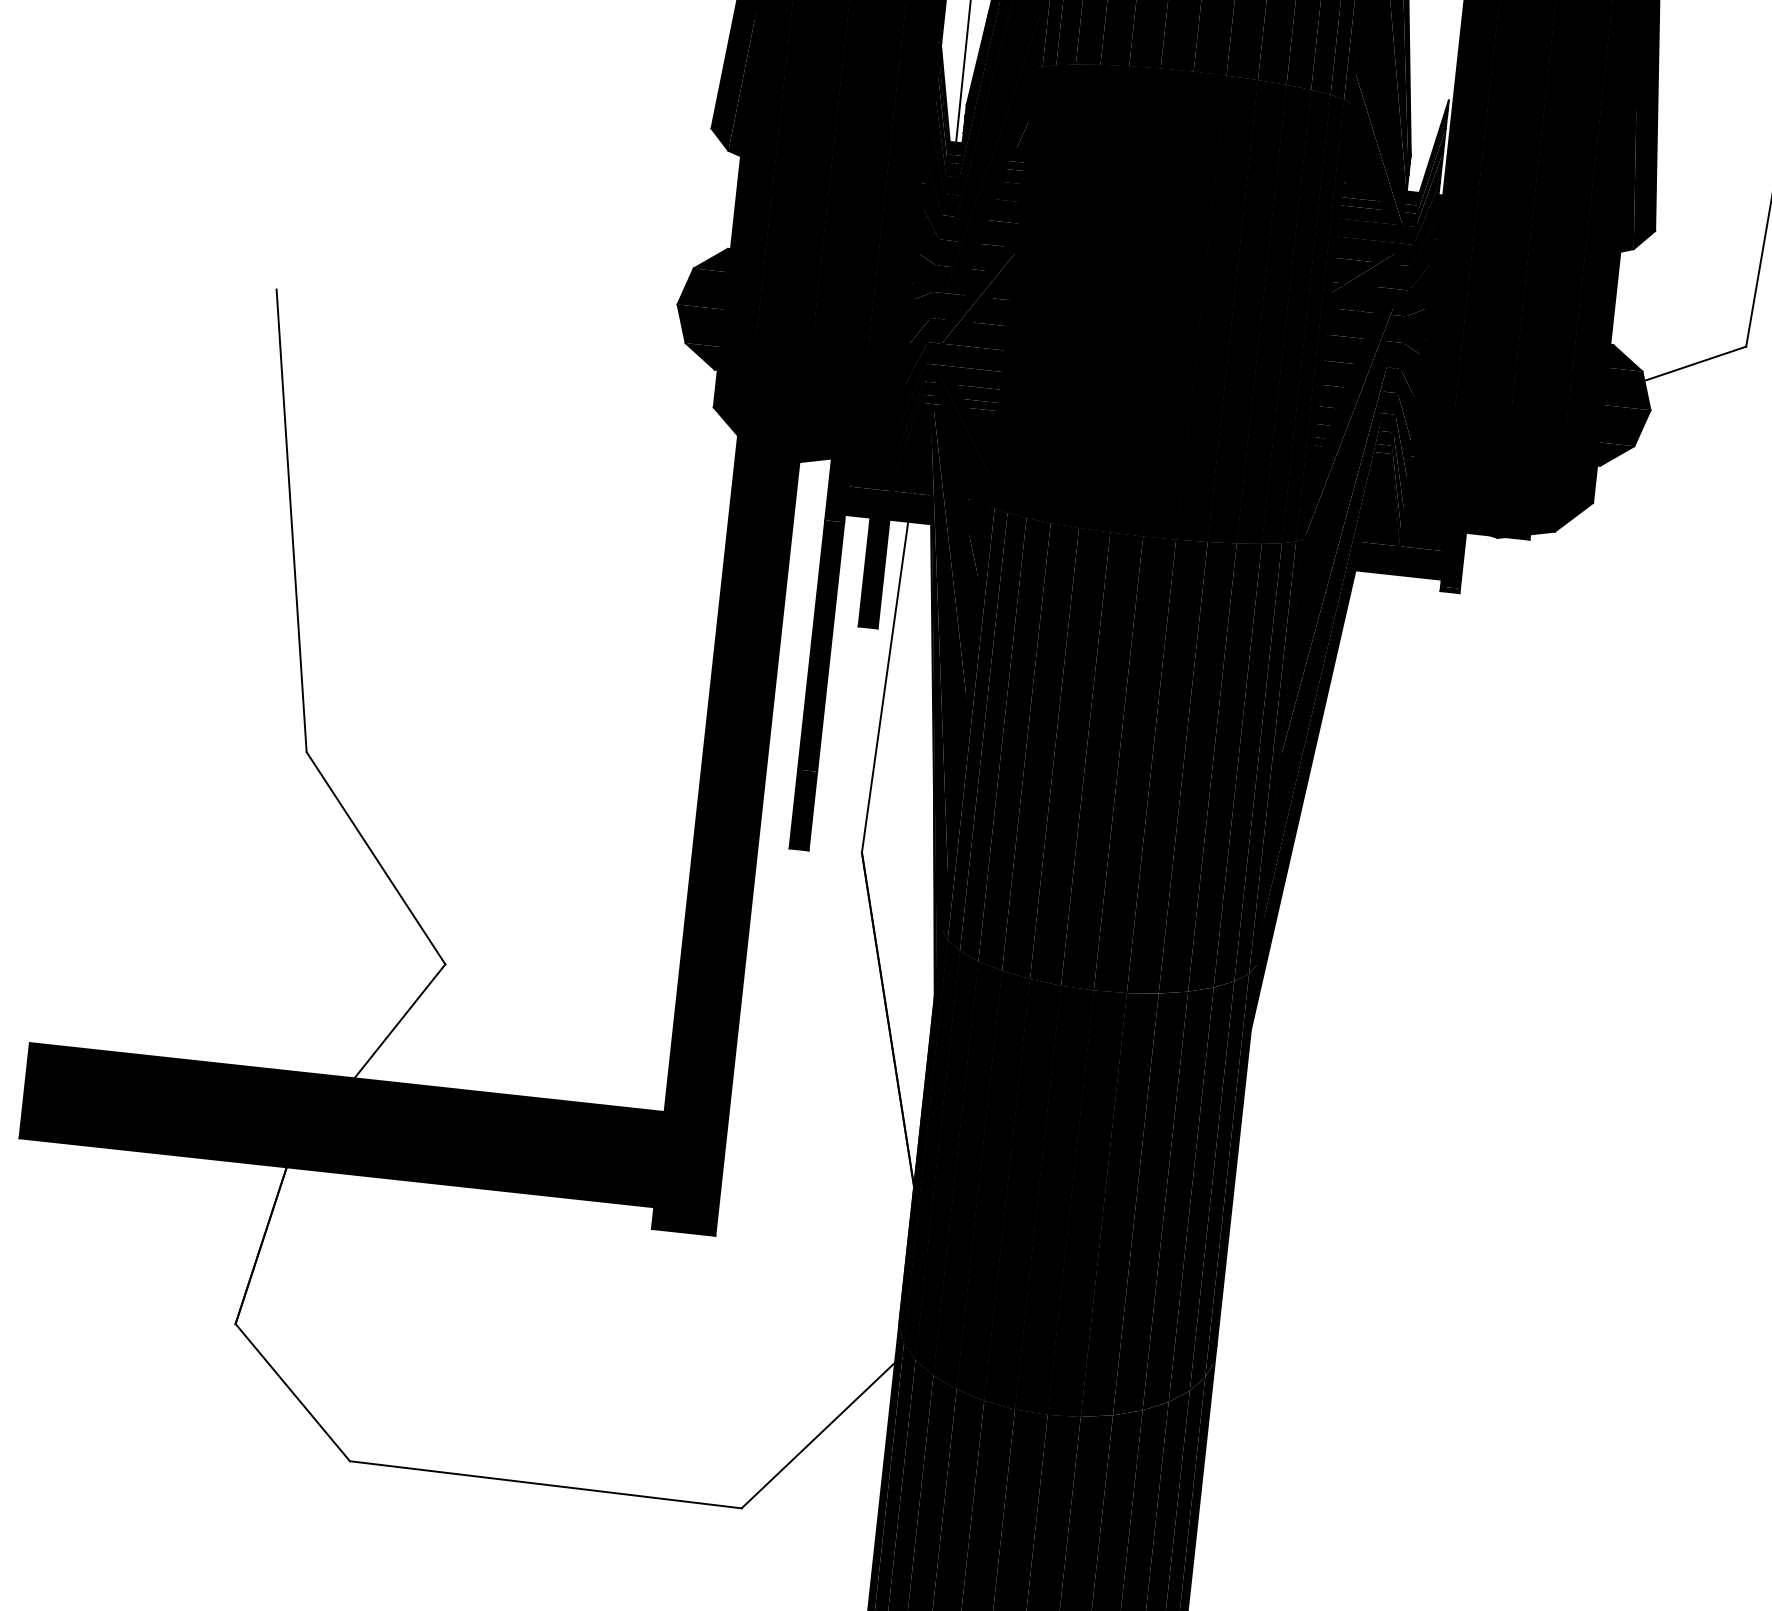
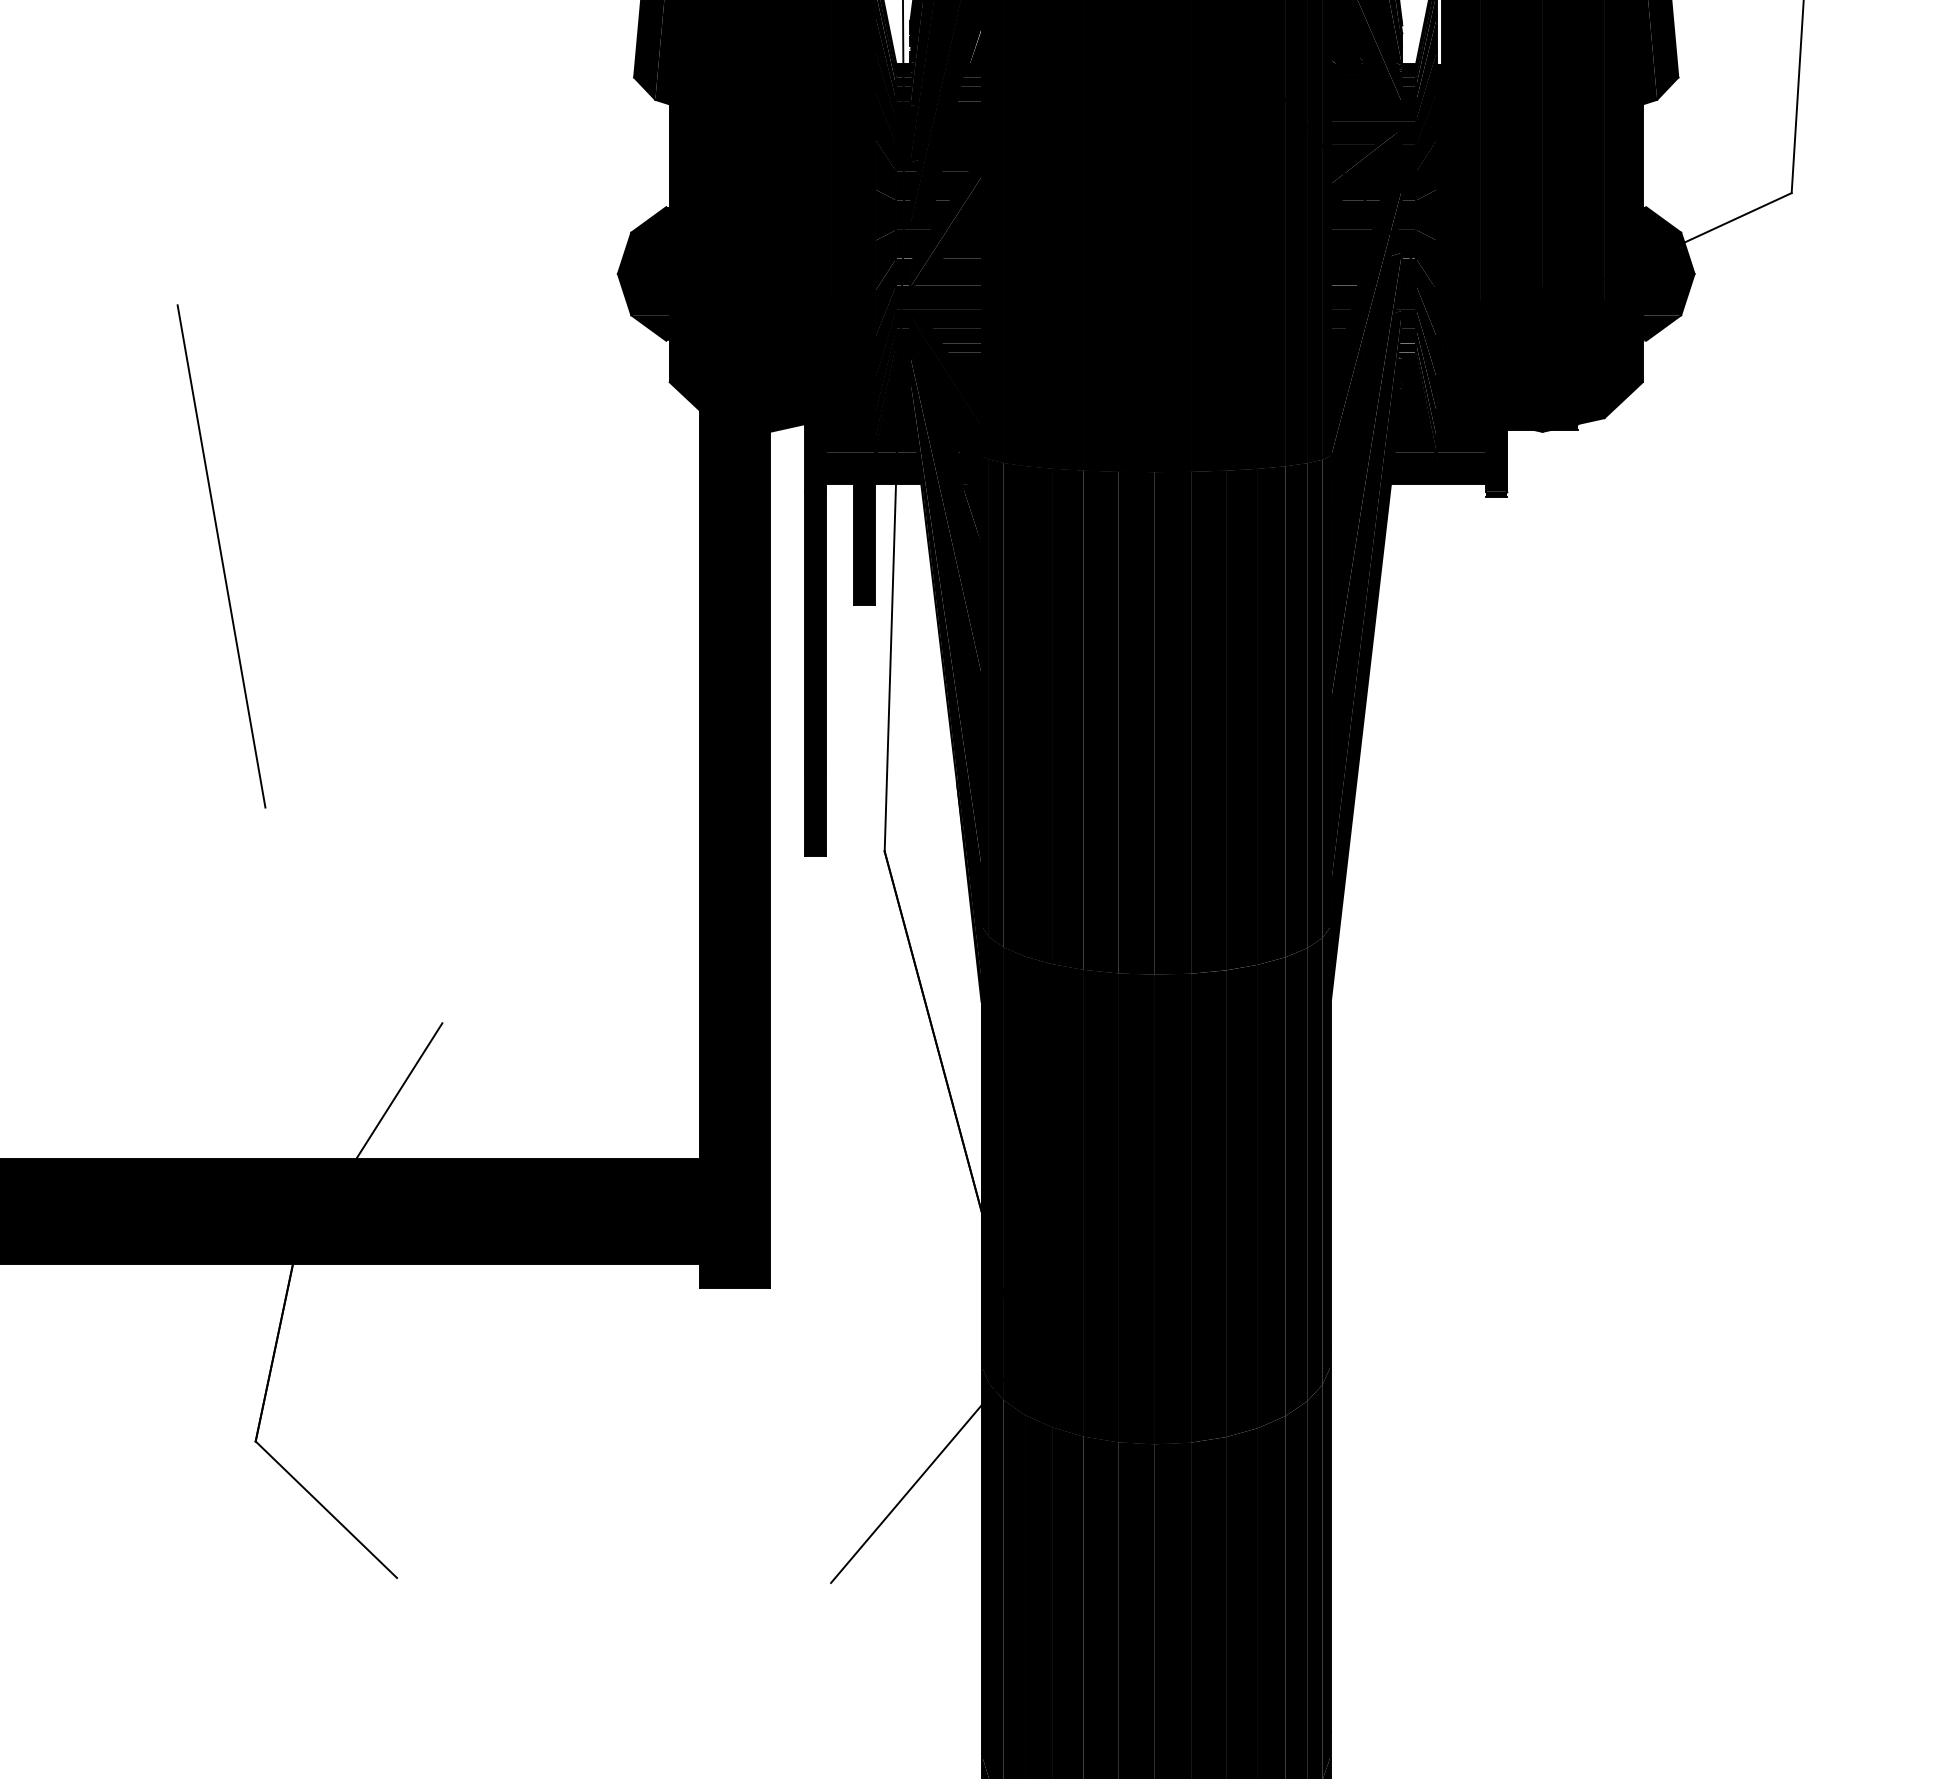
line: (375, 858) -> (353, 915), removed
line: (546, 1483) -> (614, 1579), removed

